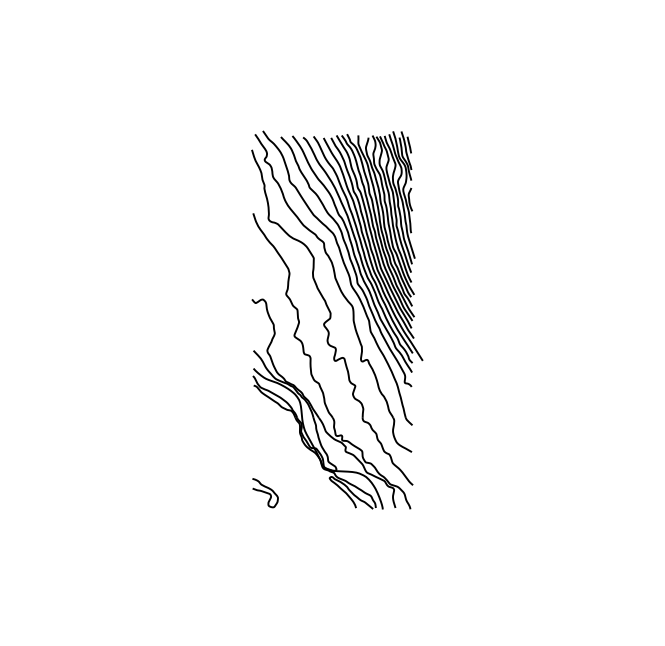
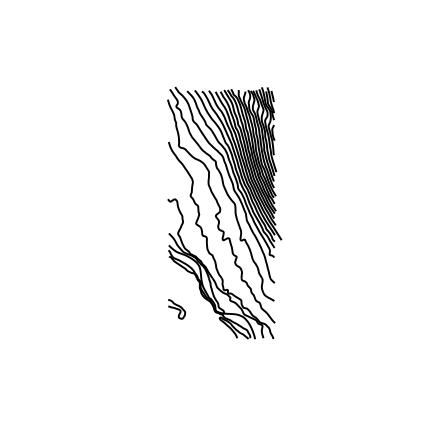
curve: (266, 493) -> (177, 309), moved

